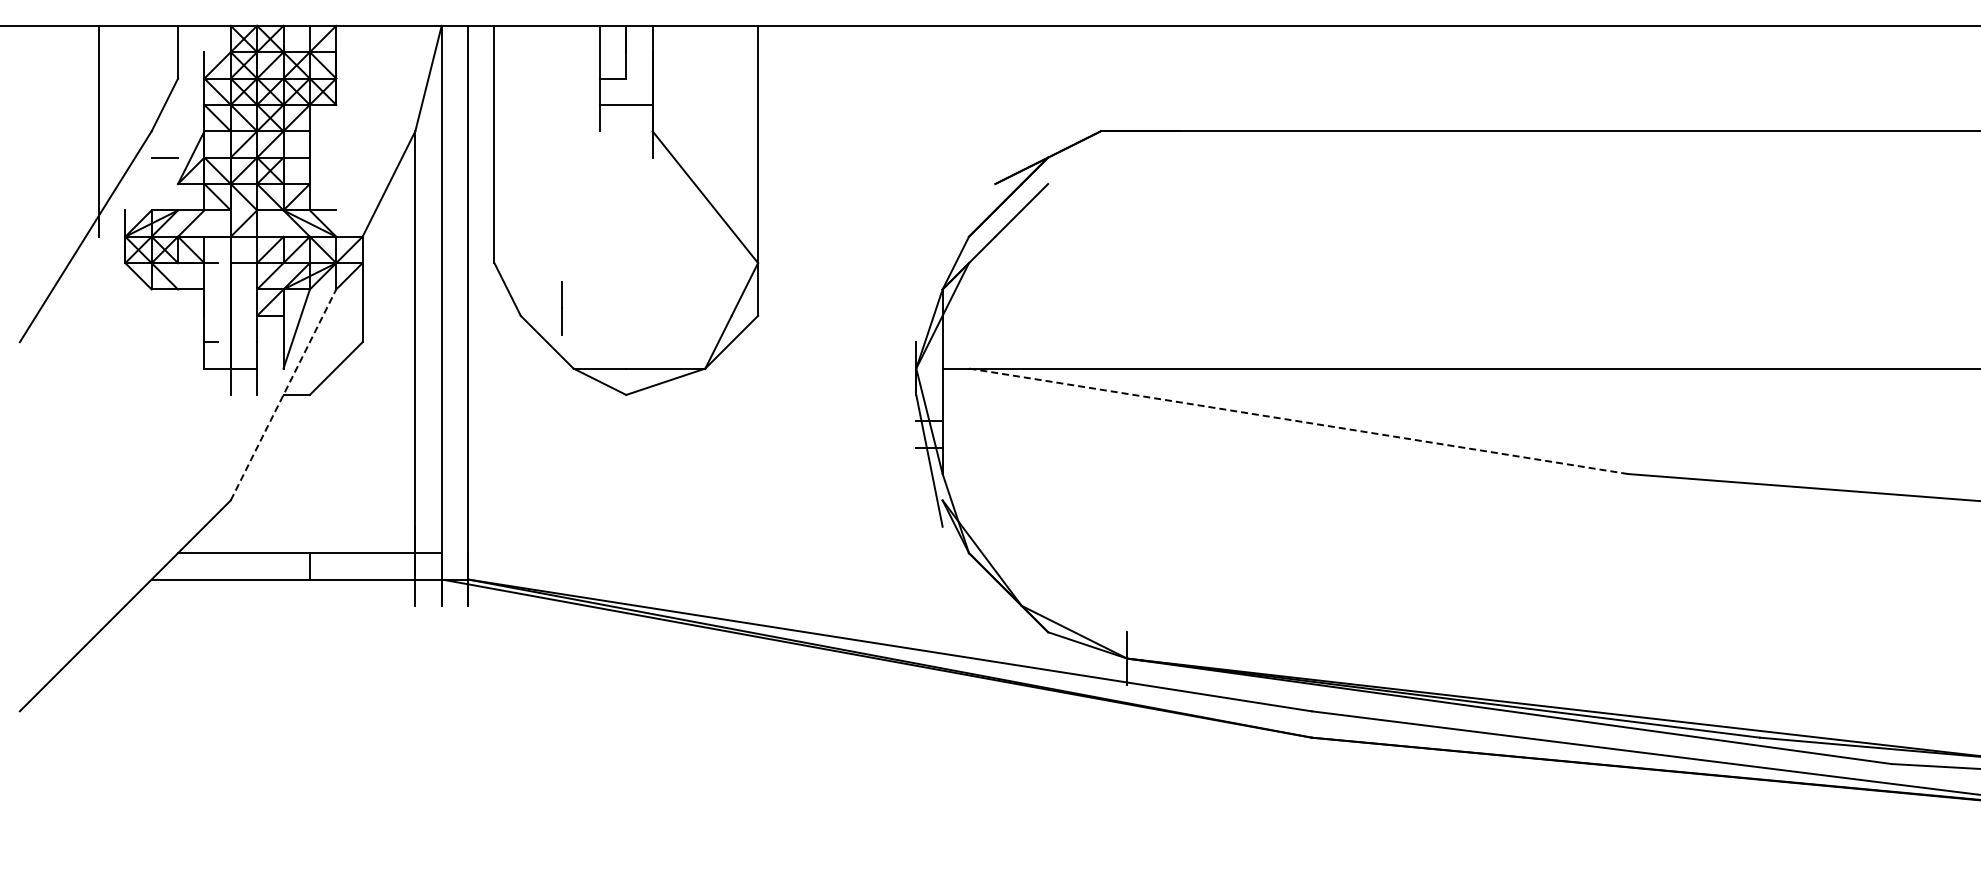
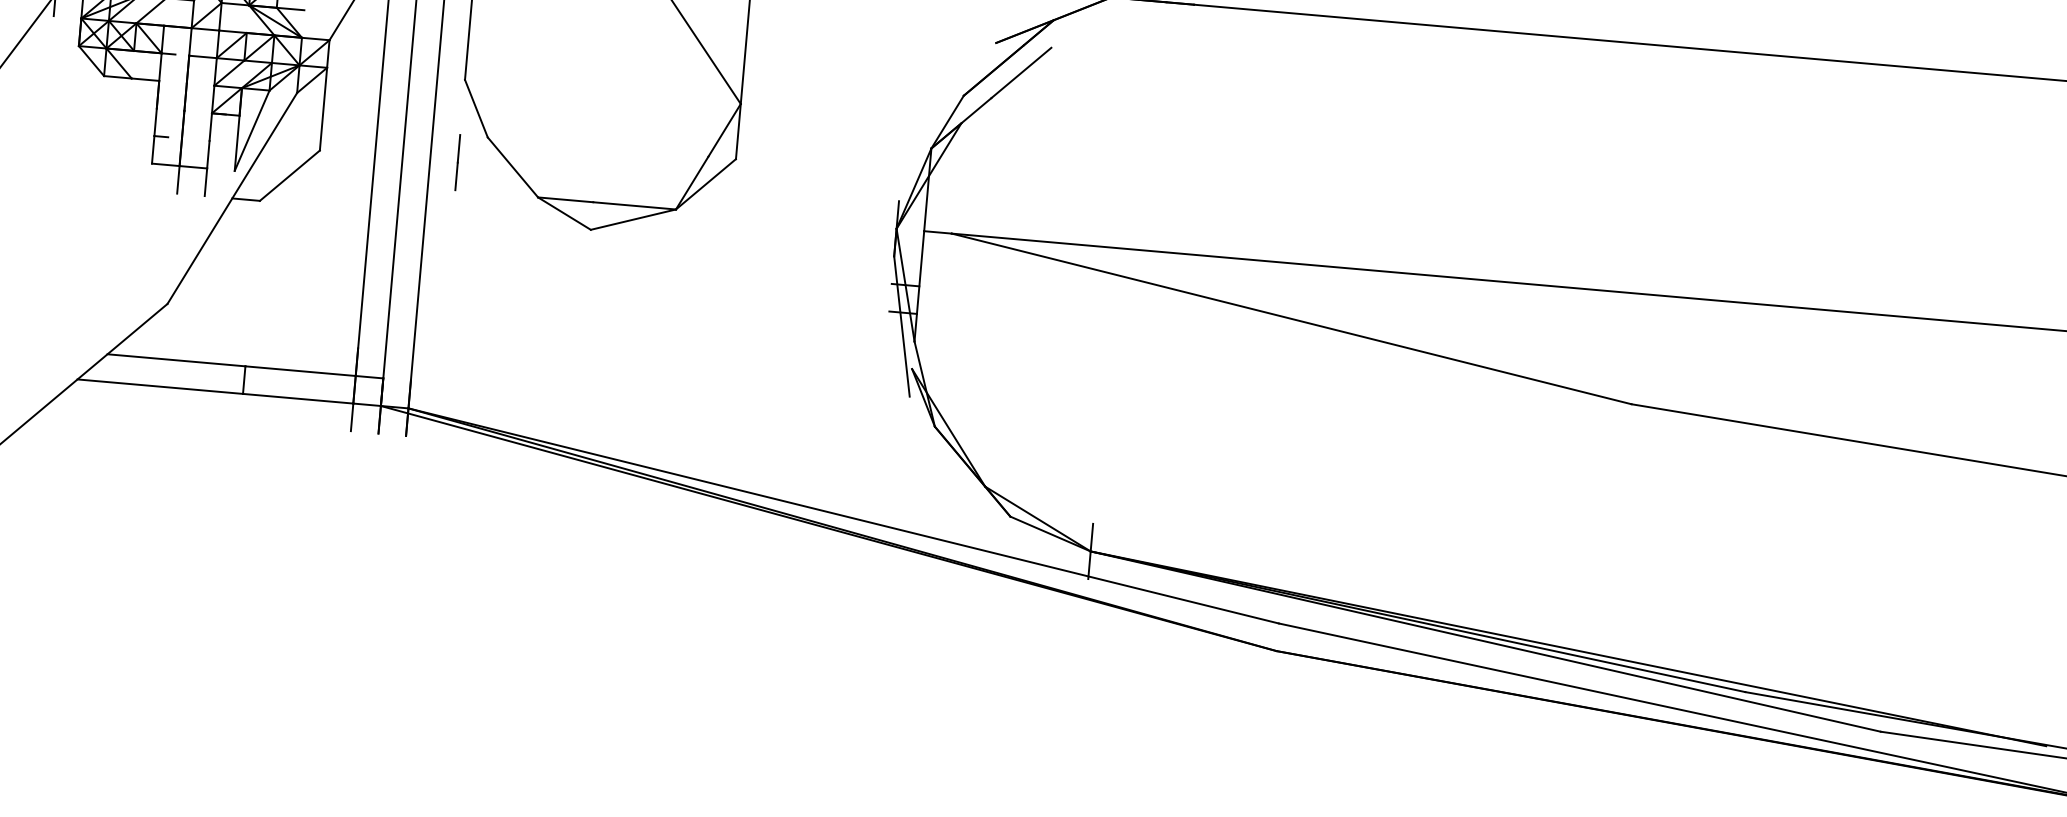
line: (561, 308) -> (456, 162), moved
line: (283, 394) -> (232, 197), dashed -> solid
line: (1298, 421) -> (1291, 319), dashed -> solid

